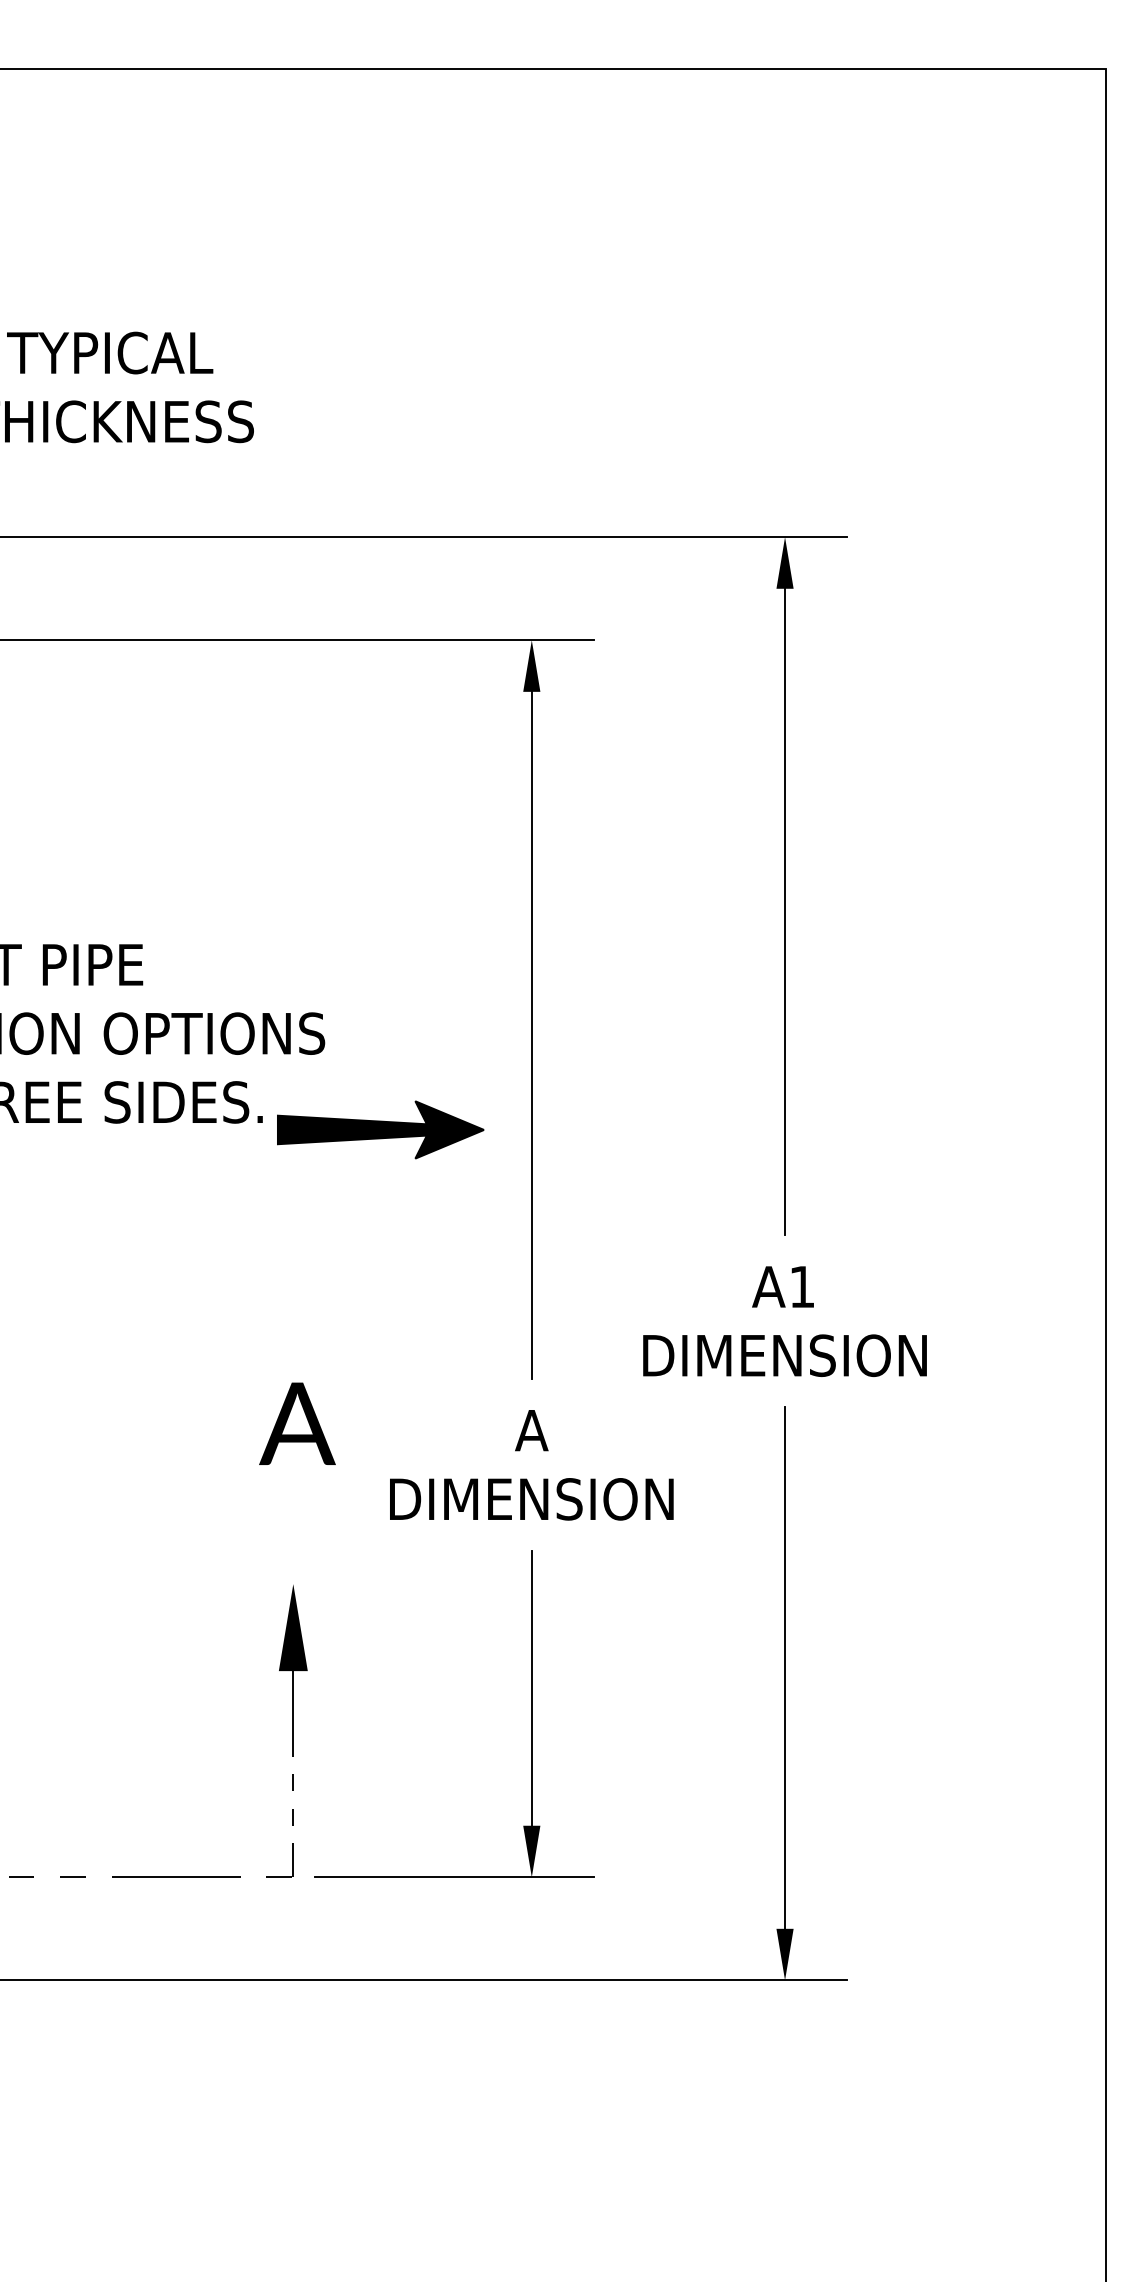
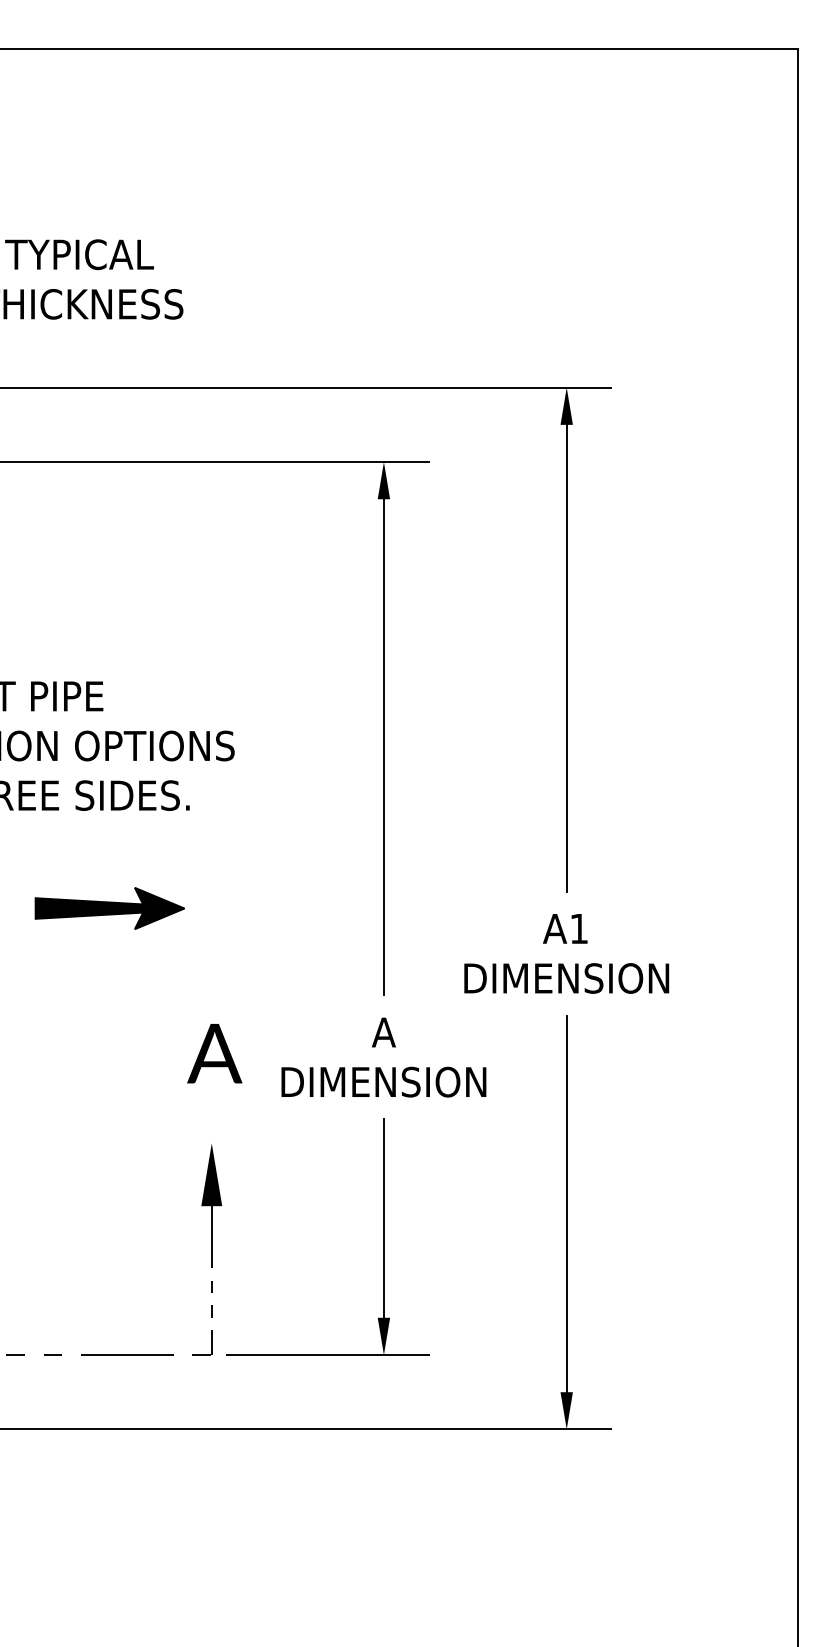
part: (380, 1129) -> (109, 908), moved
text: (297, 1423) -> (214, 1053), moved

